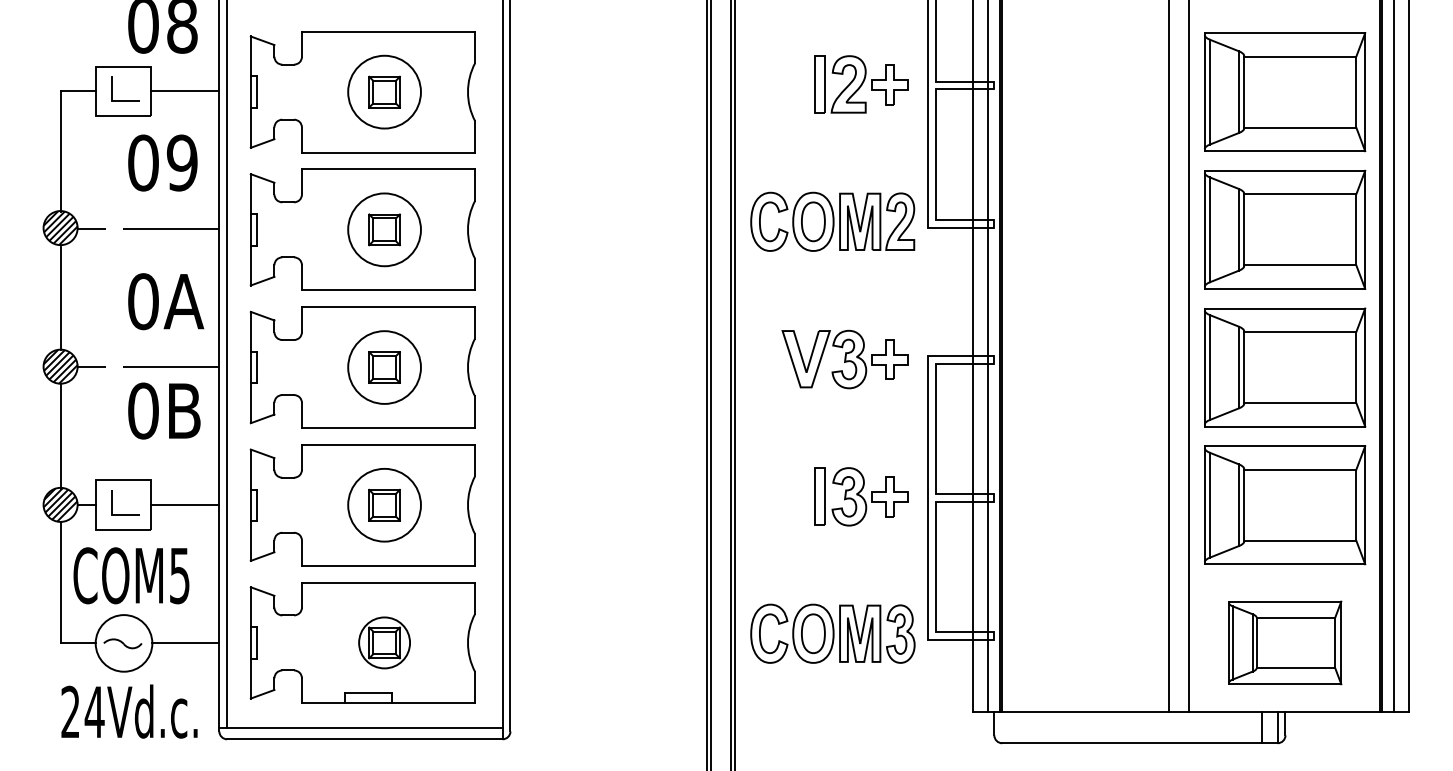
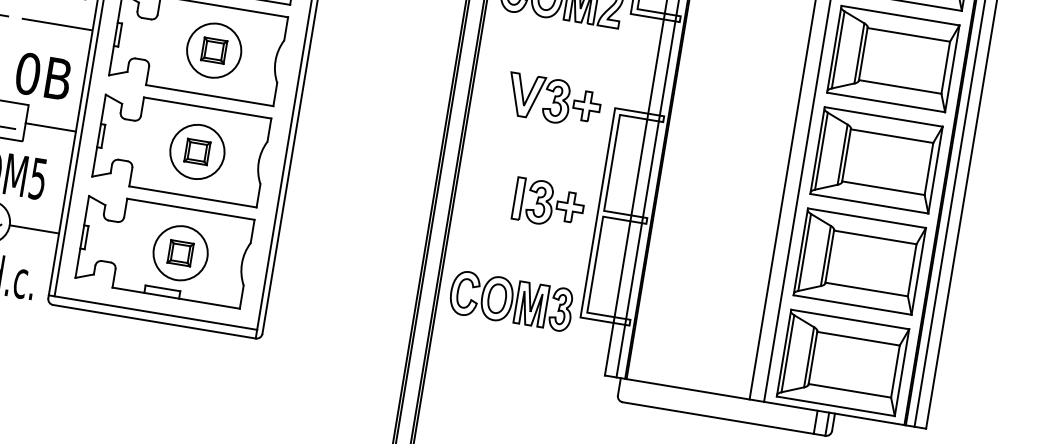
text: (164, 410) -> (43, 76), moved
circle: (384, 642) -> (180, 252), size x1.43
part: (1285, 642) -> (843, 362), size x1.43

